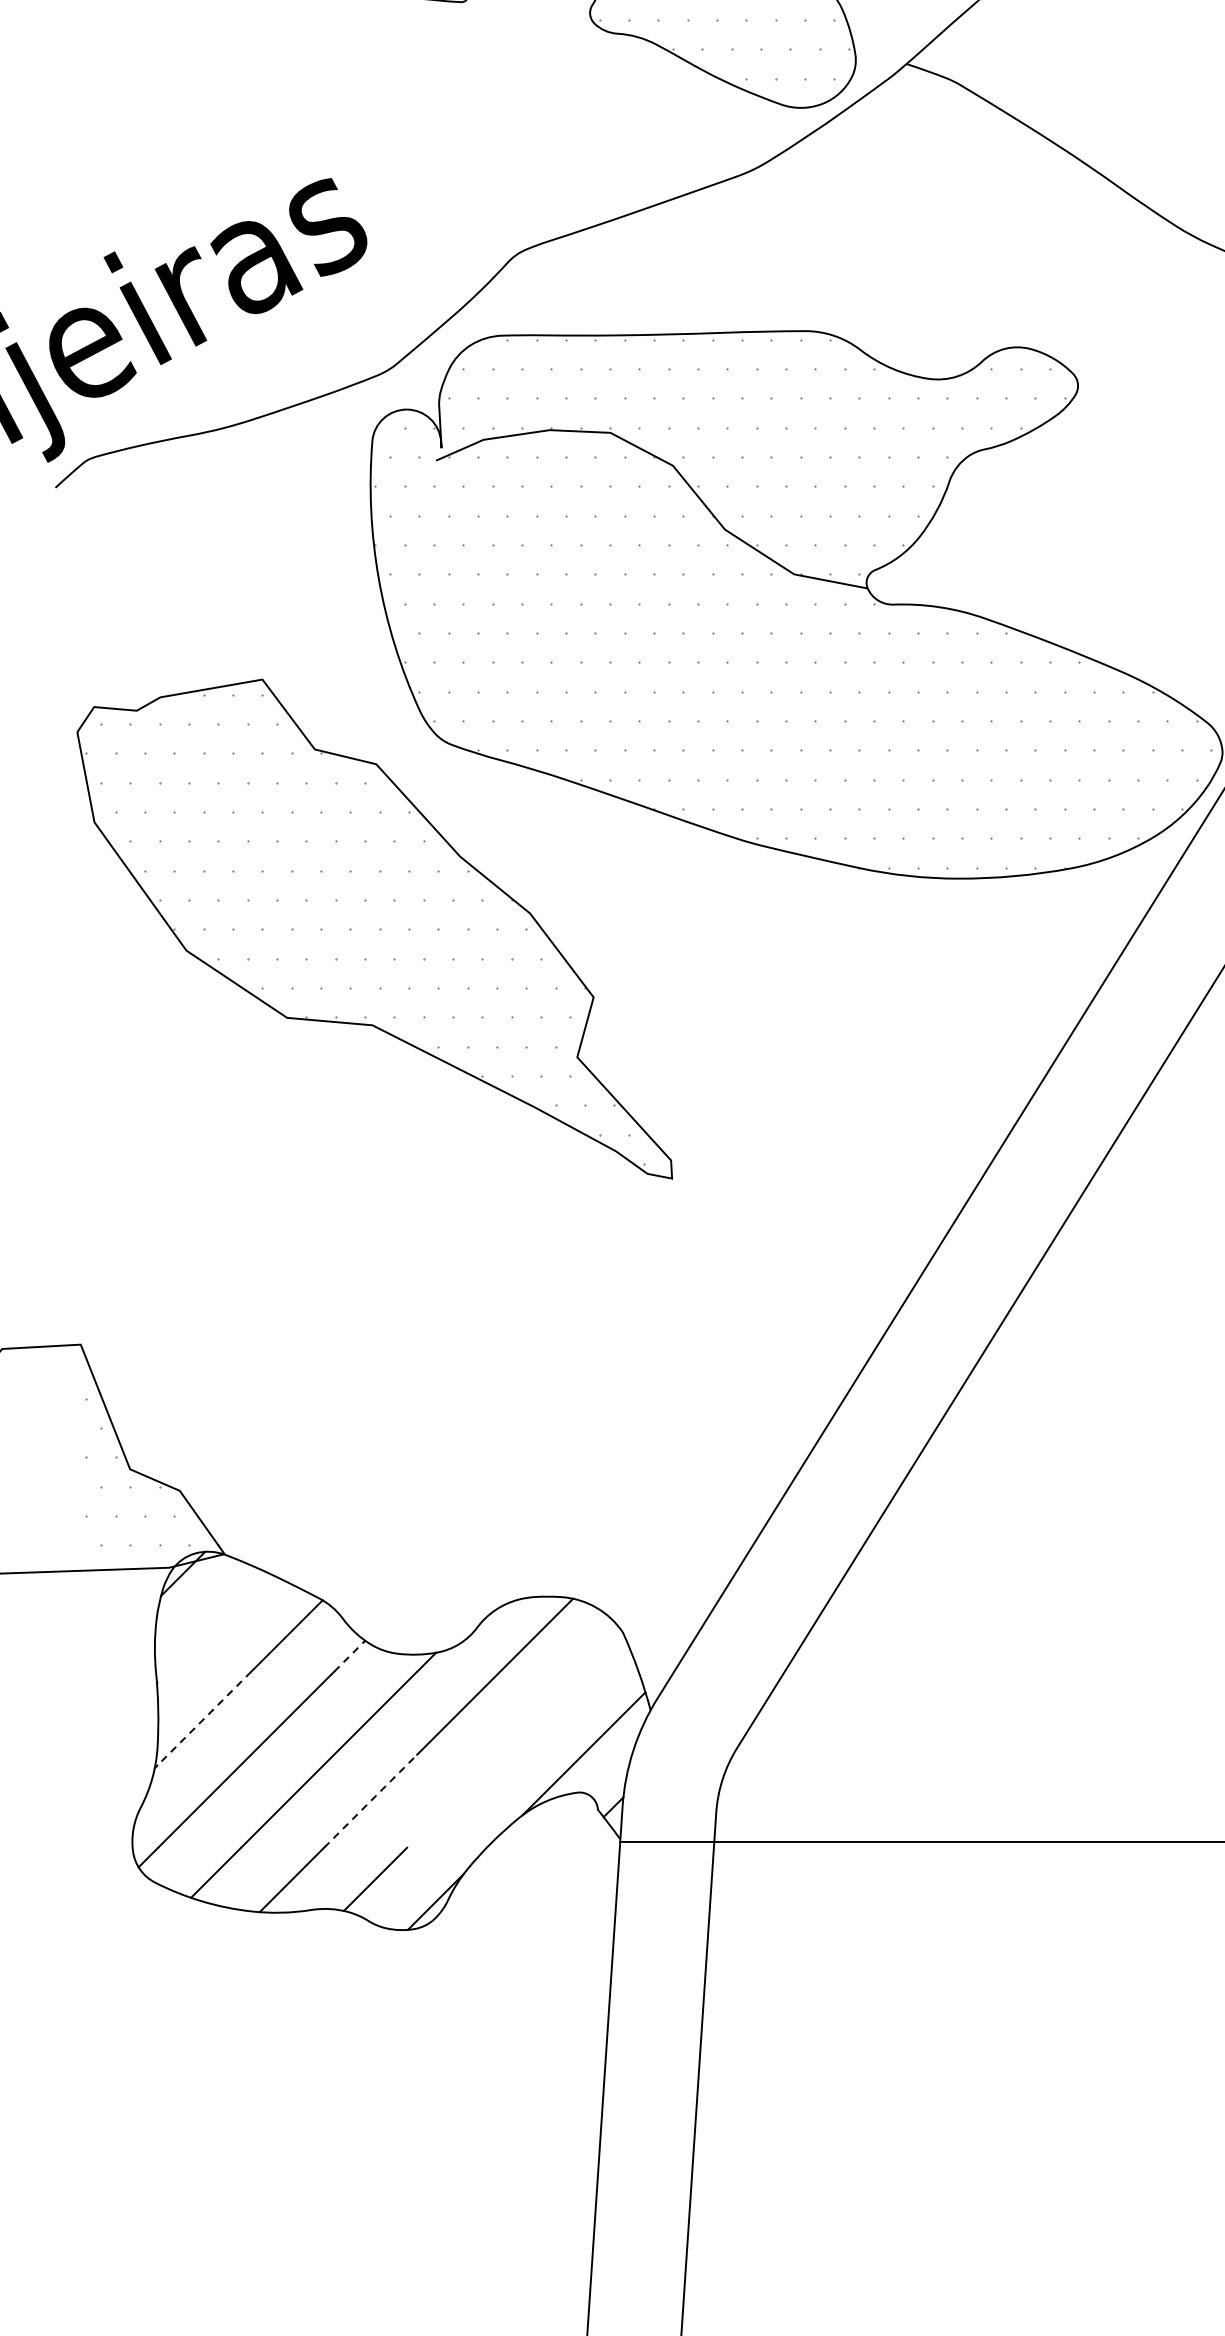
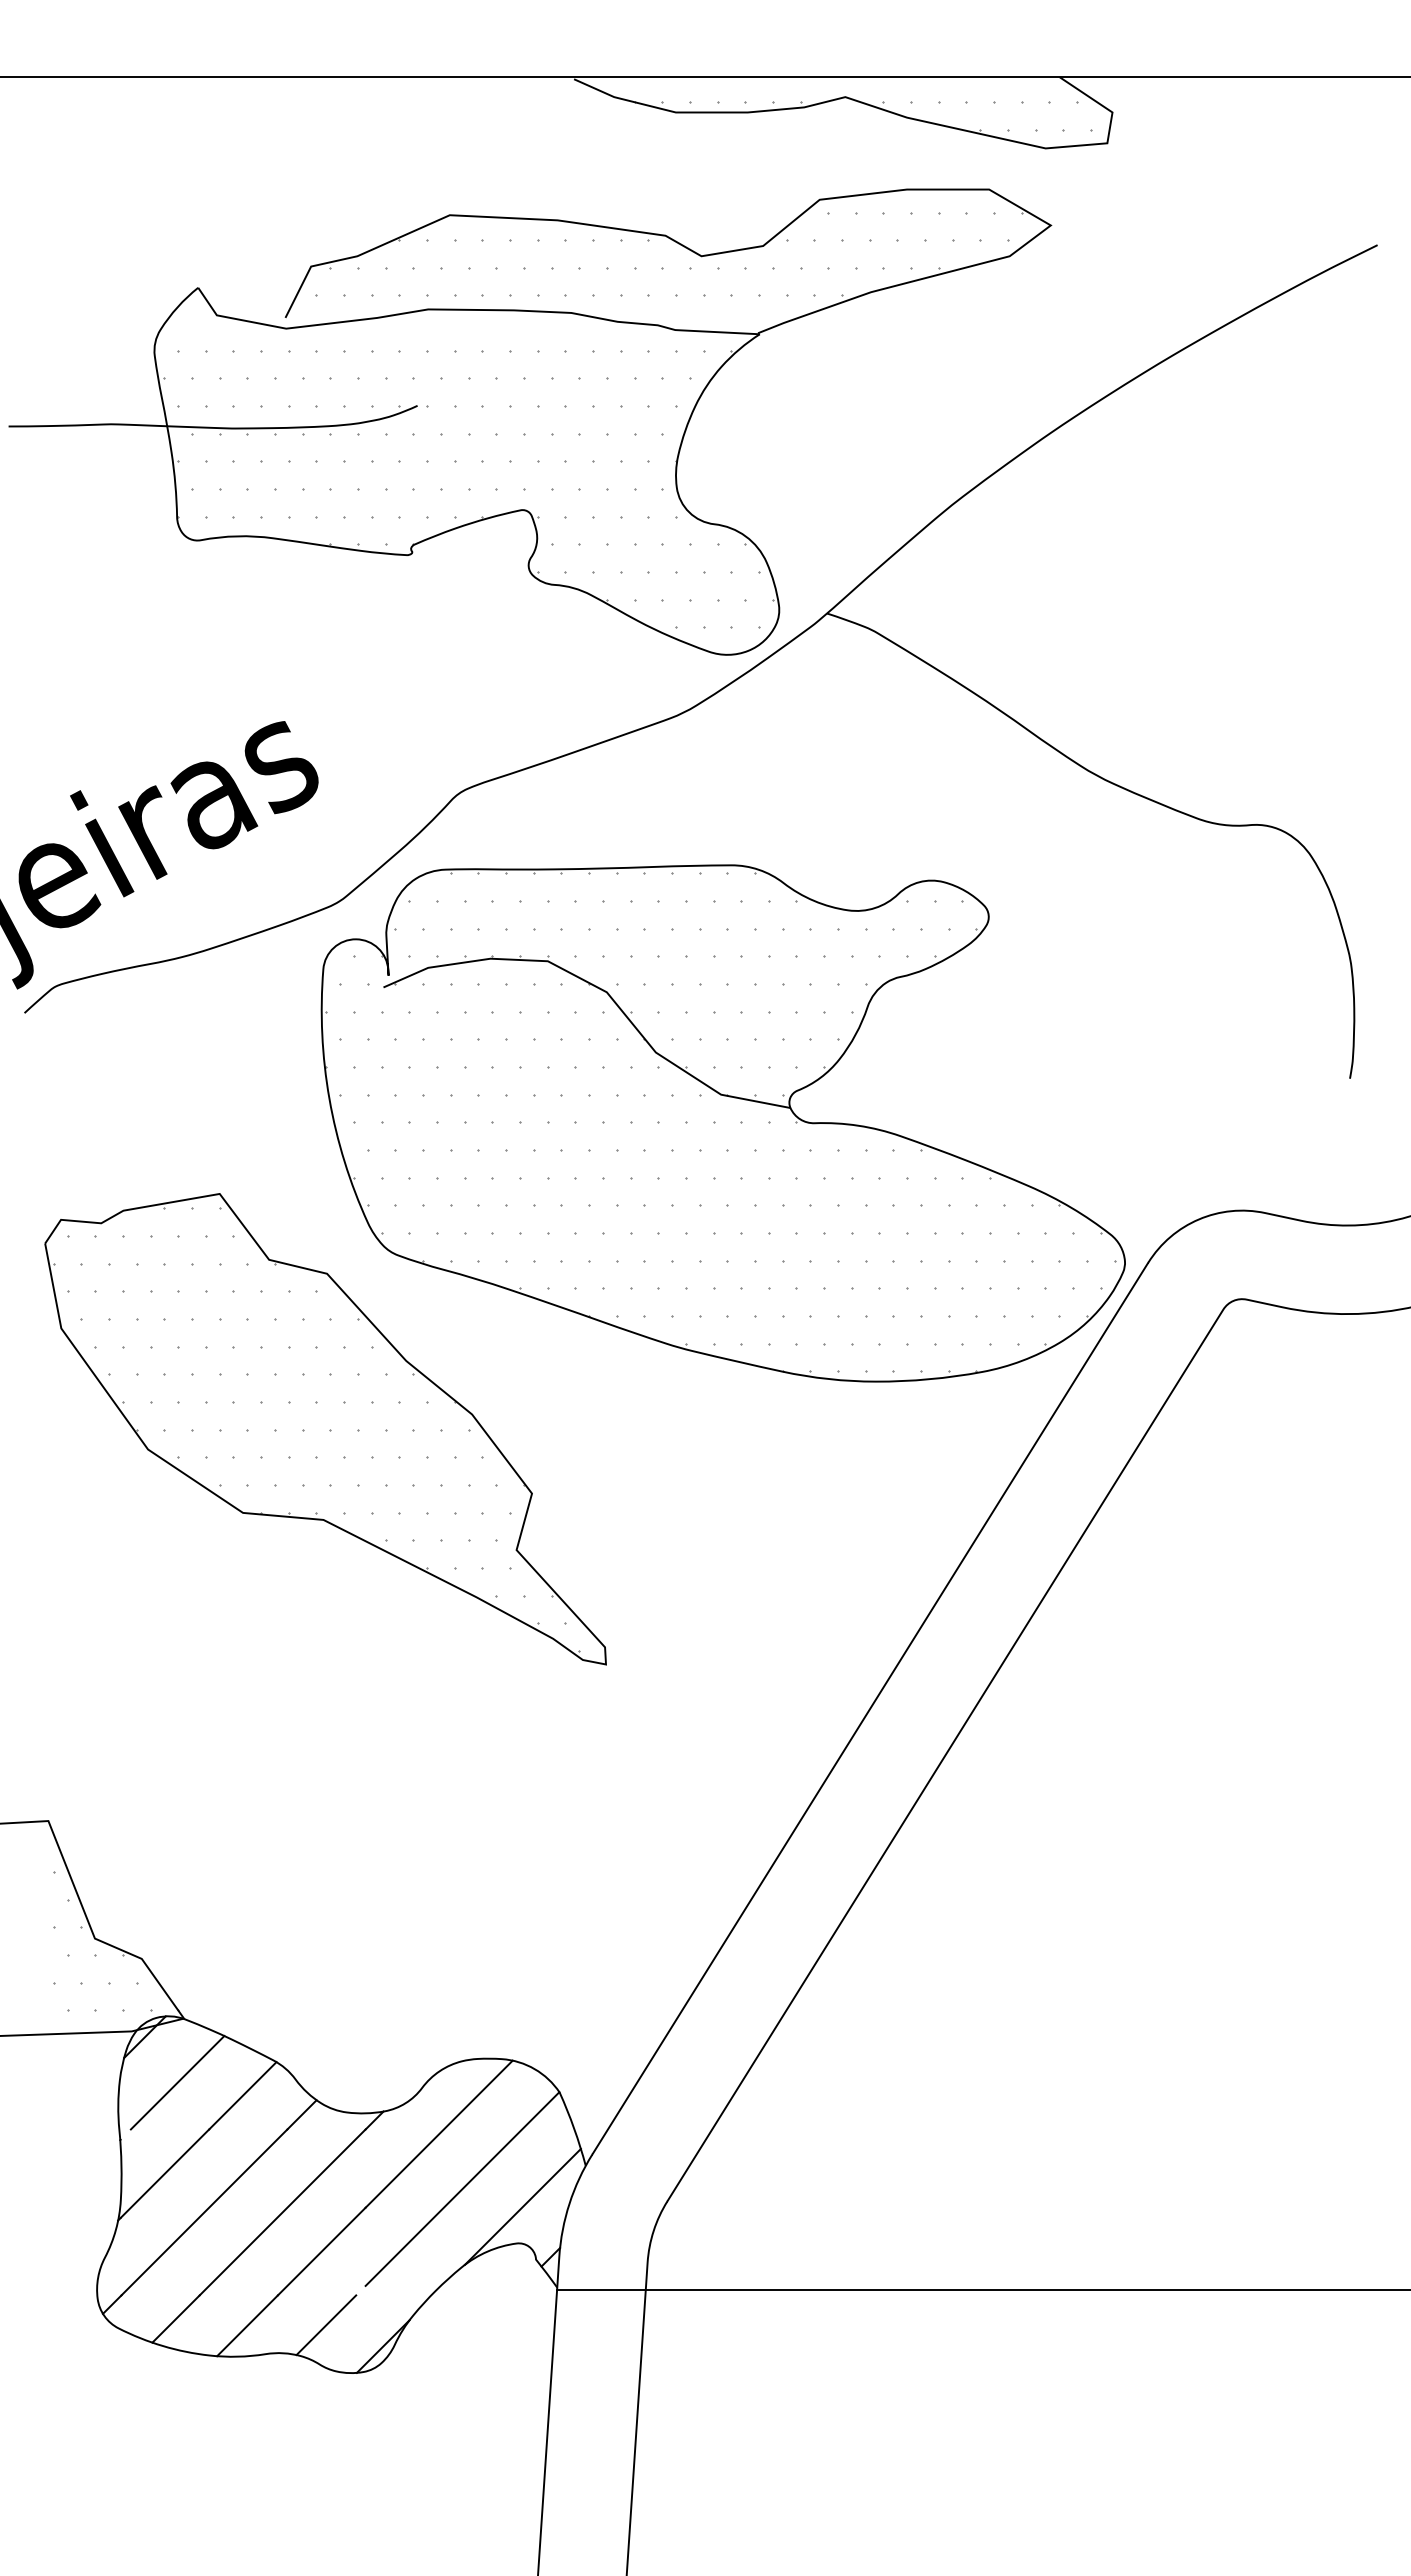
line: (217, 1621) -> (177, 2082), added
line: (350, 1655) -> (302, 2114), dashed -> solid
line: (203, 1718) -> (164, 2173), dashed -> solid
line: (519, 1734) -> (462, 2188), added
line: (371, 1801) -> (322, 2251), dashed -> solid

